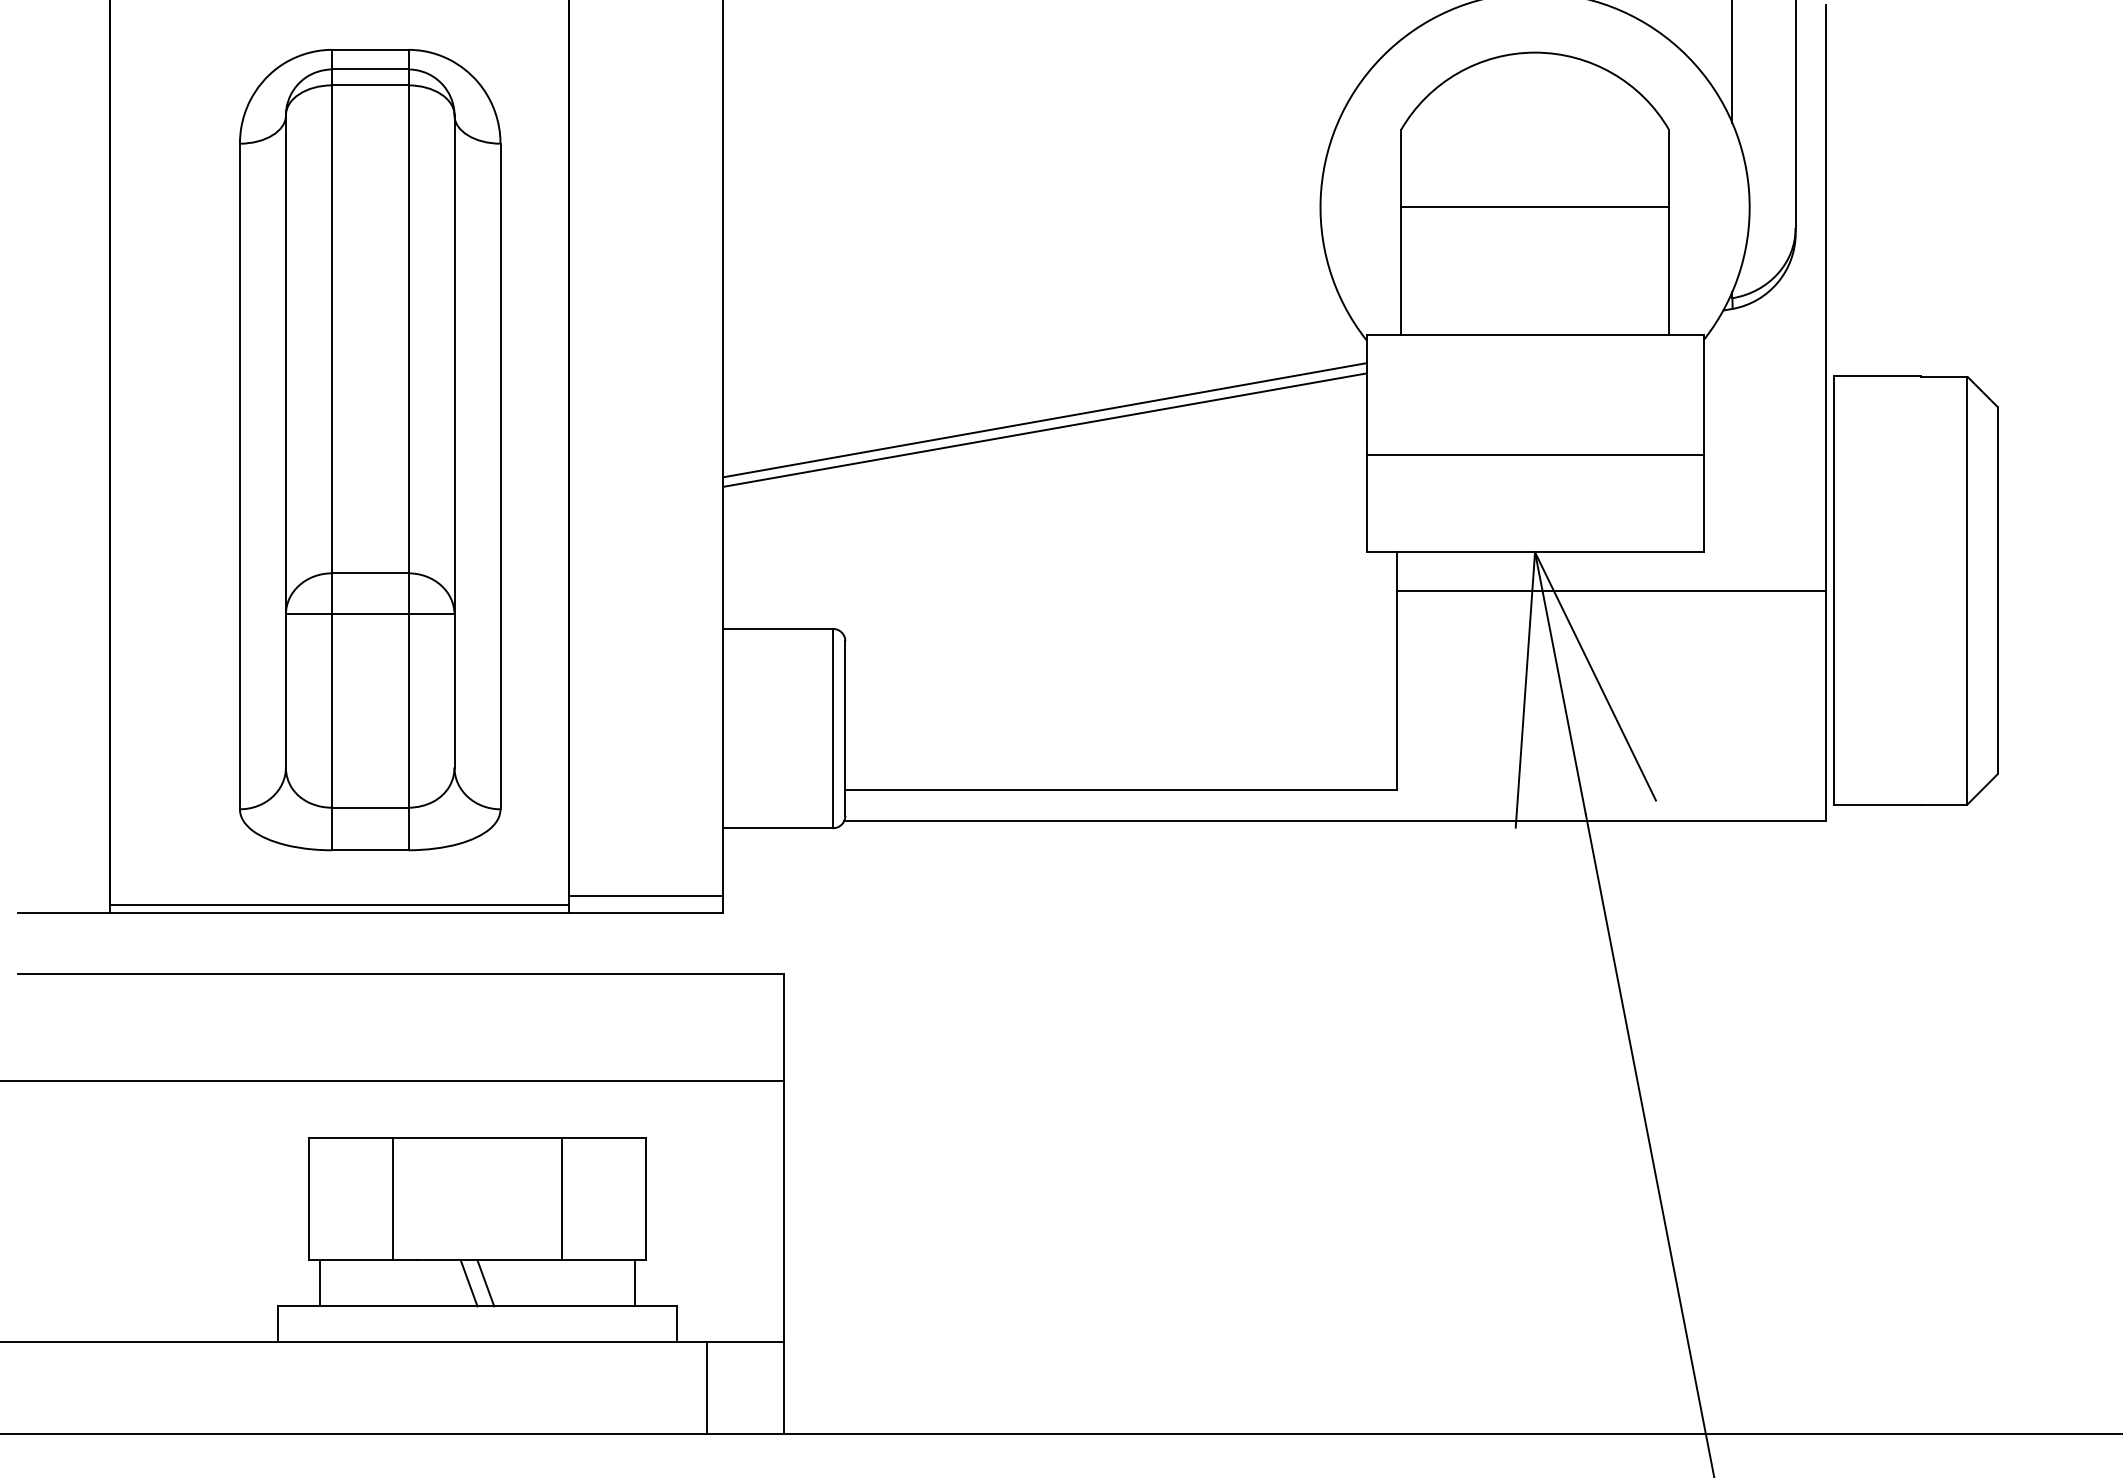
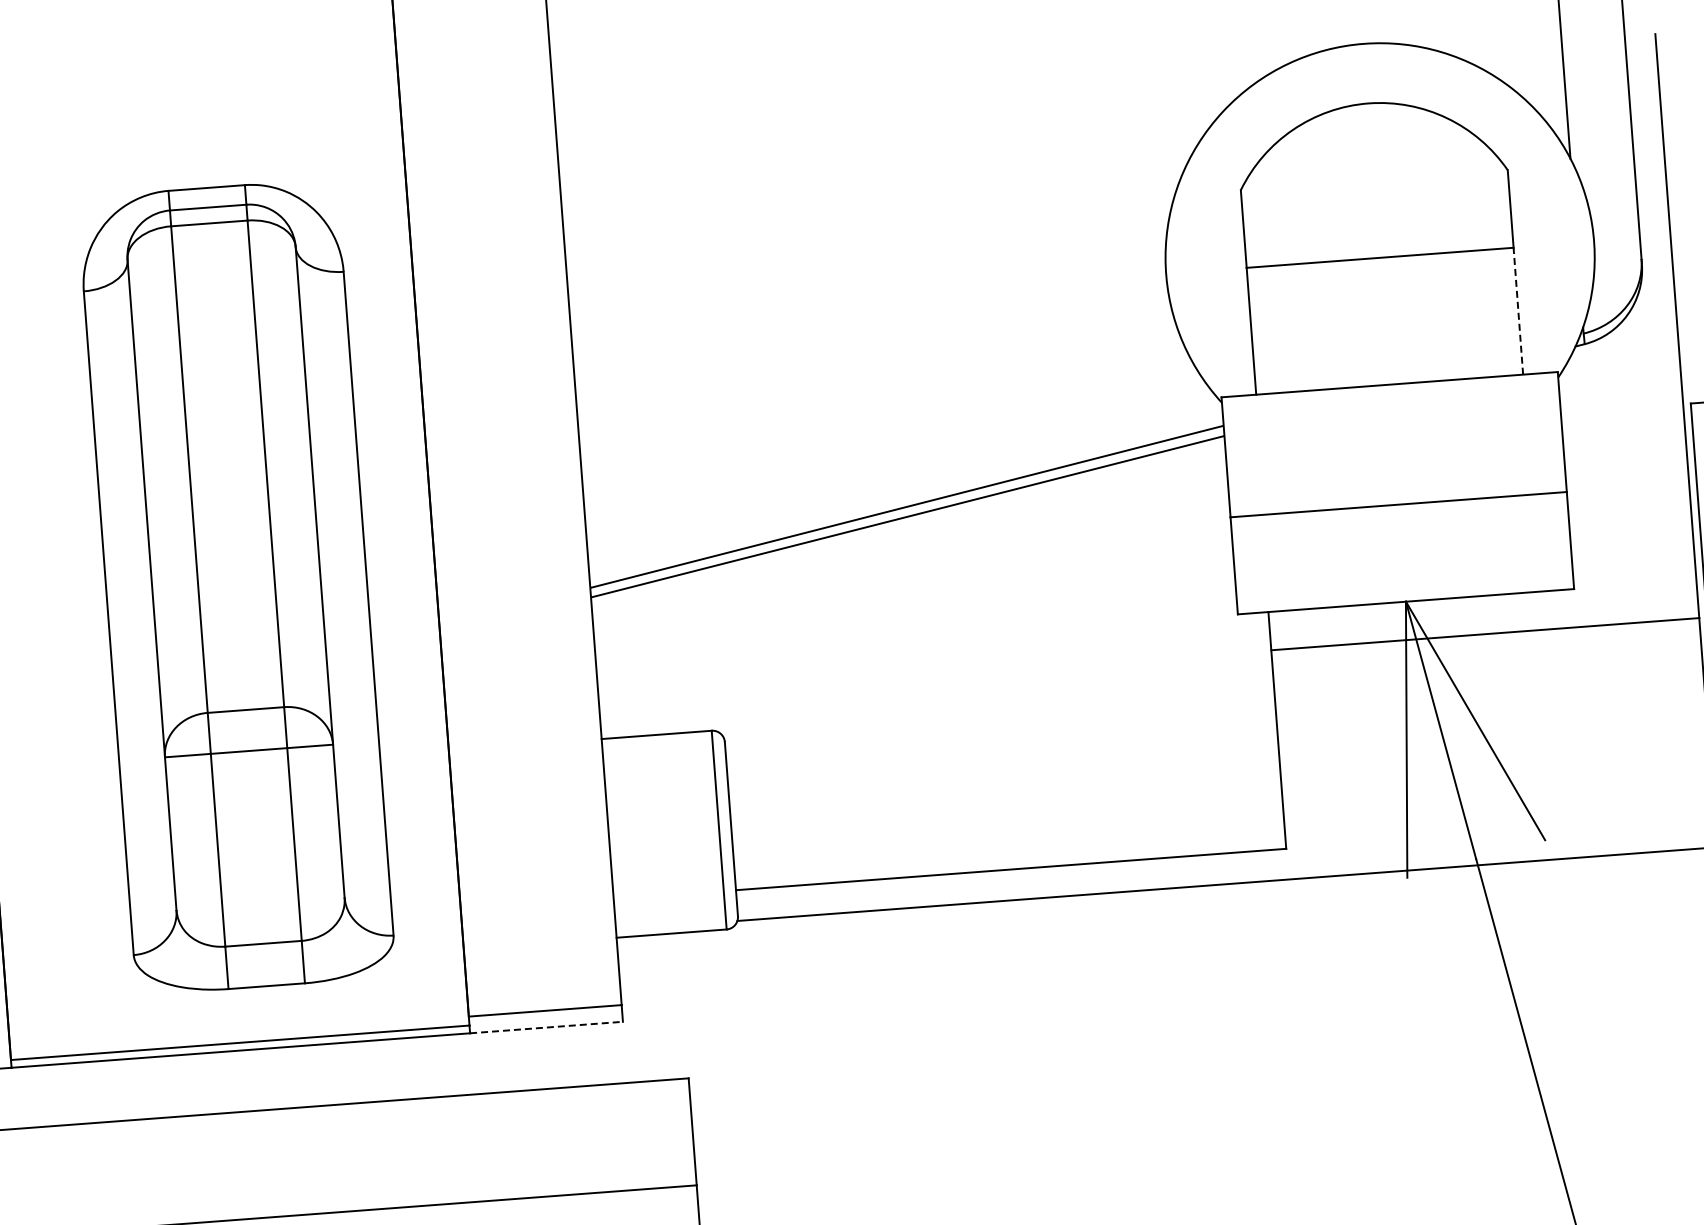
line: (1668, 271) -> (1517, 311), solid -> dashed
line: (646, 912) -> (546, 1027), solid -> dashed

